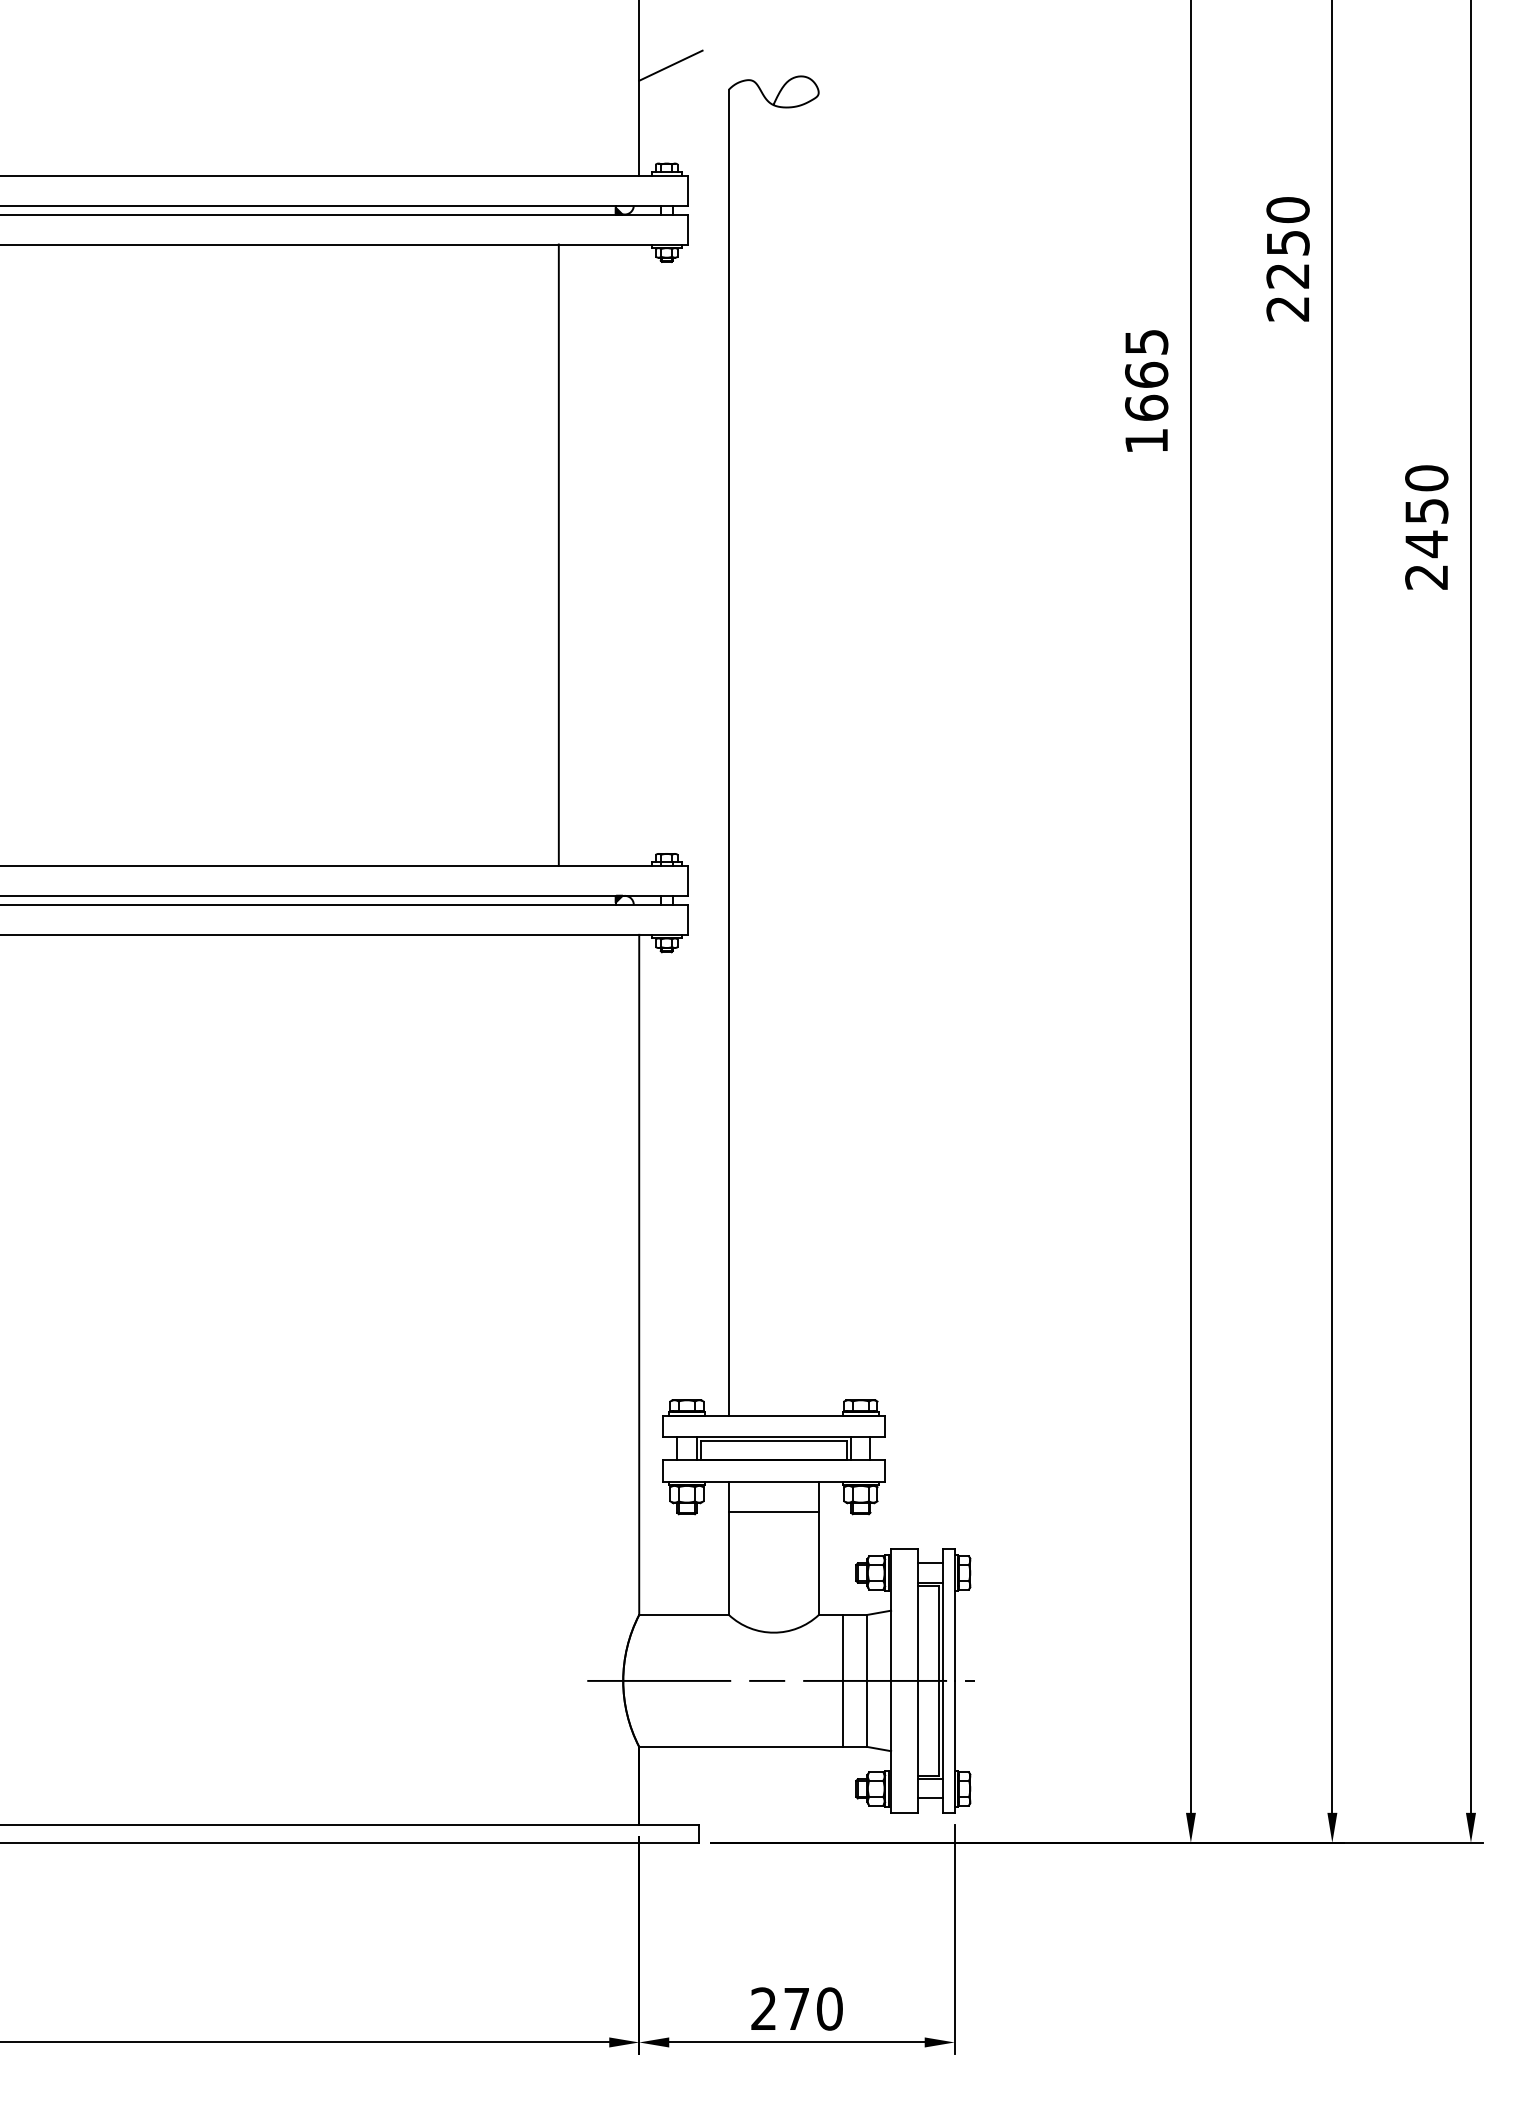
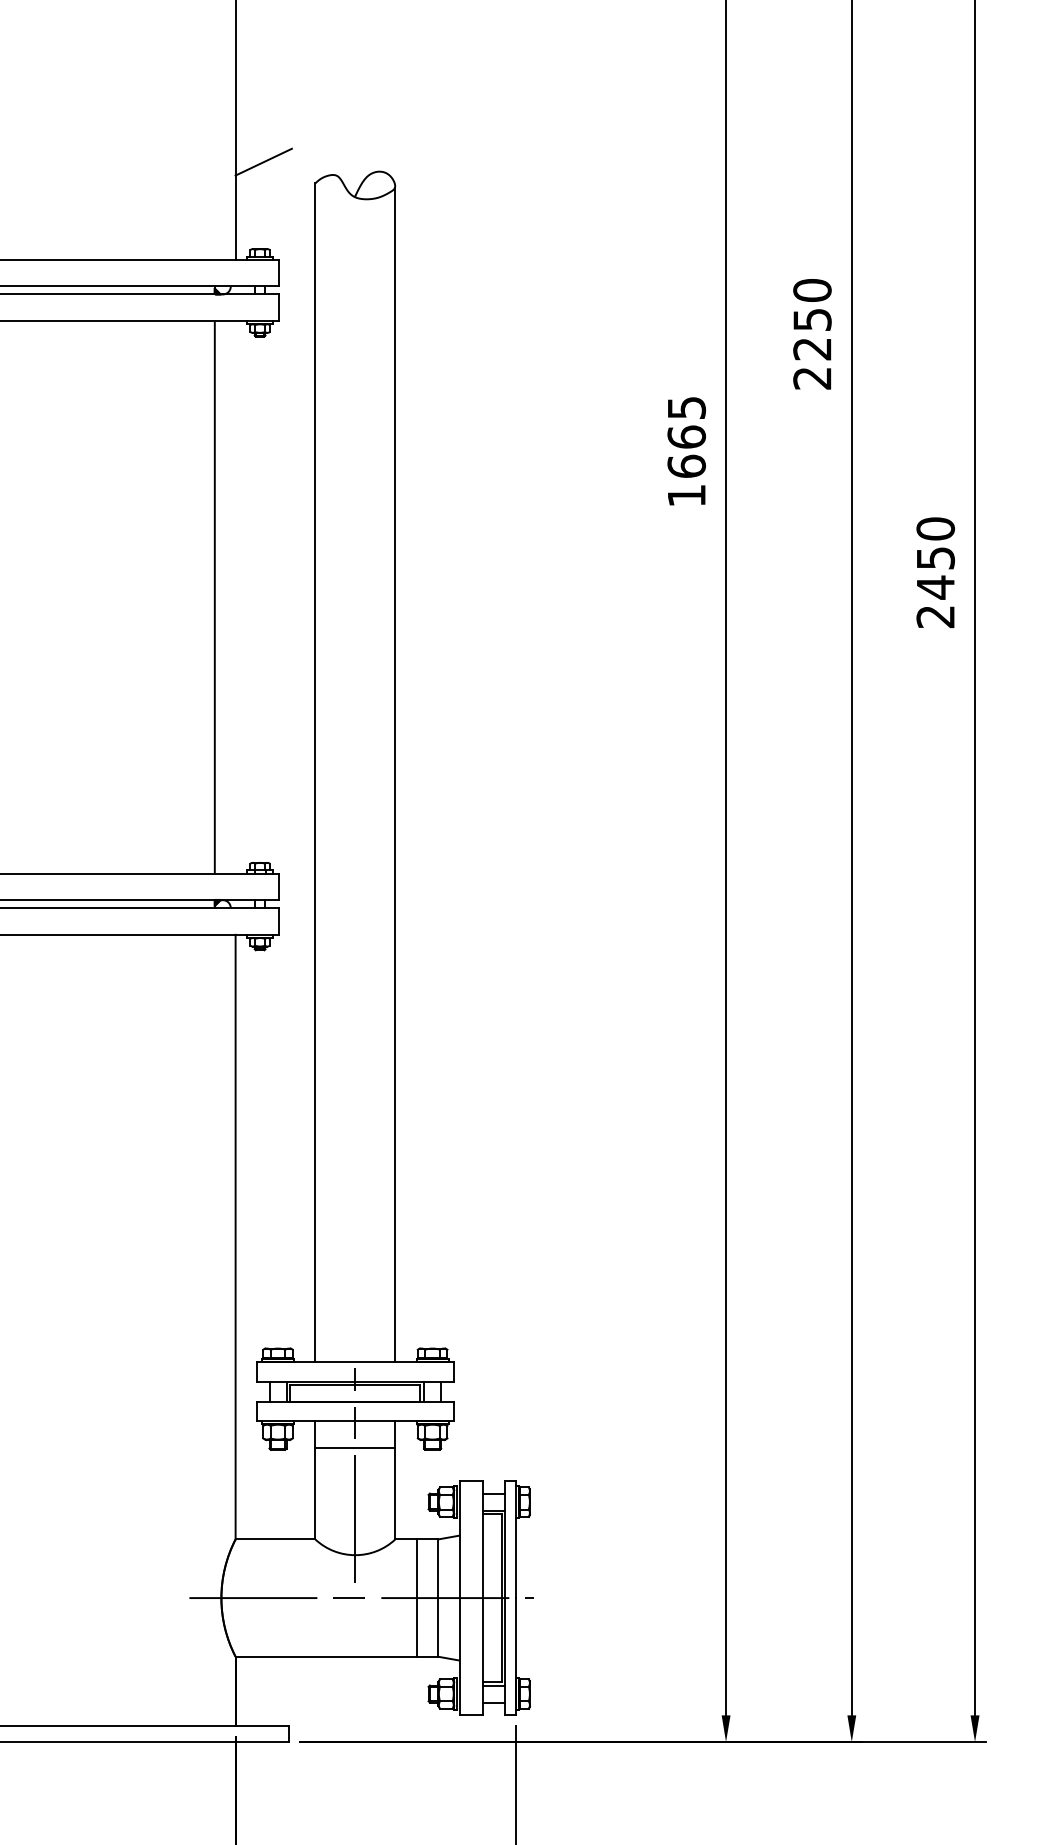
line: (558, 554) -> (214, 596), moved
line: (818, 754) -> (394, 774), added
line: (773, 1543) -> (354, 1475), added

